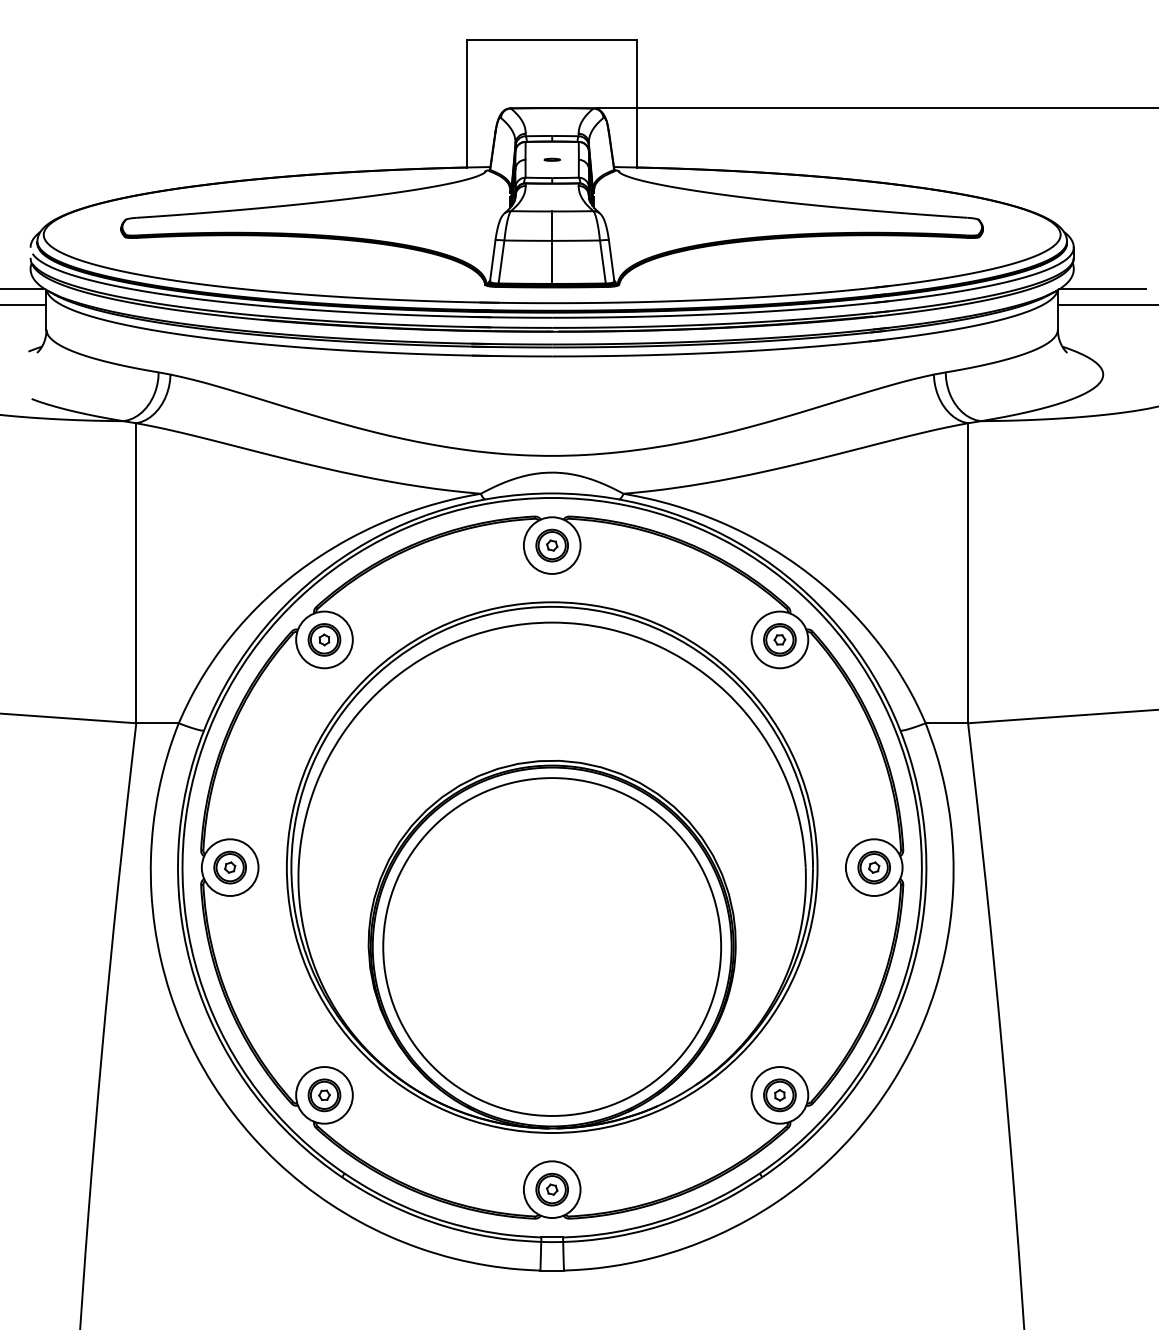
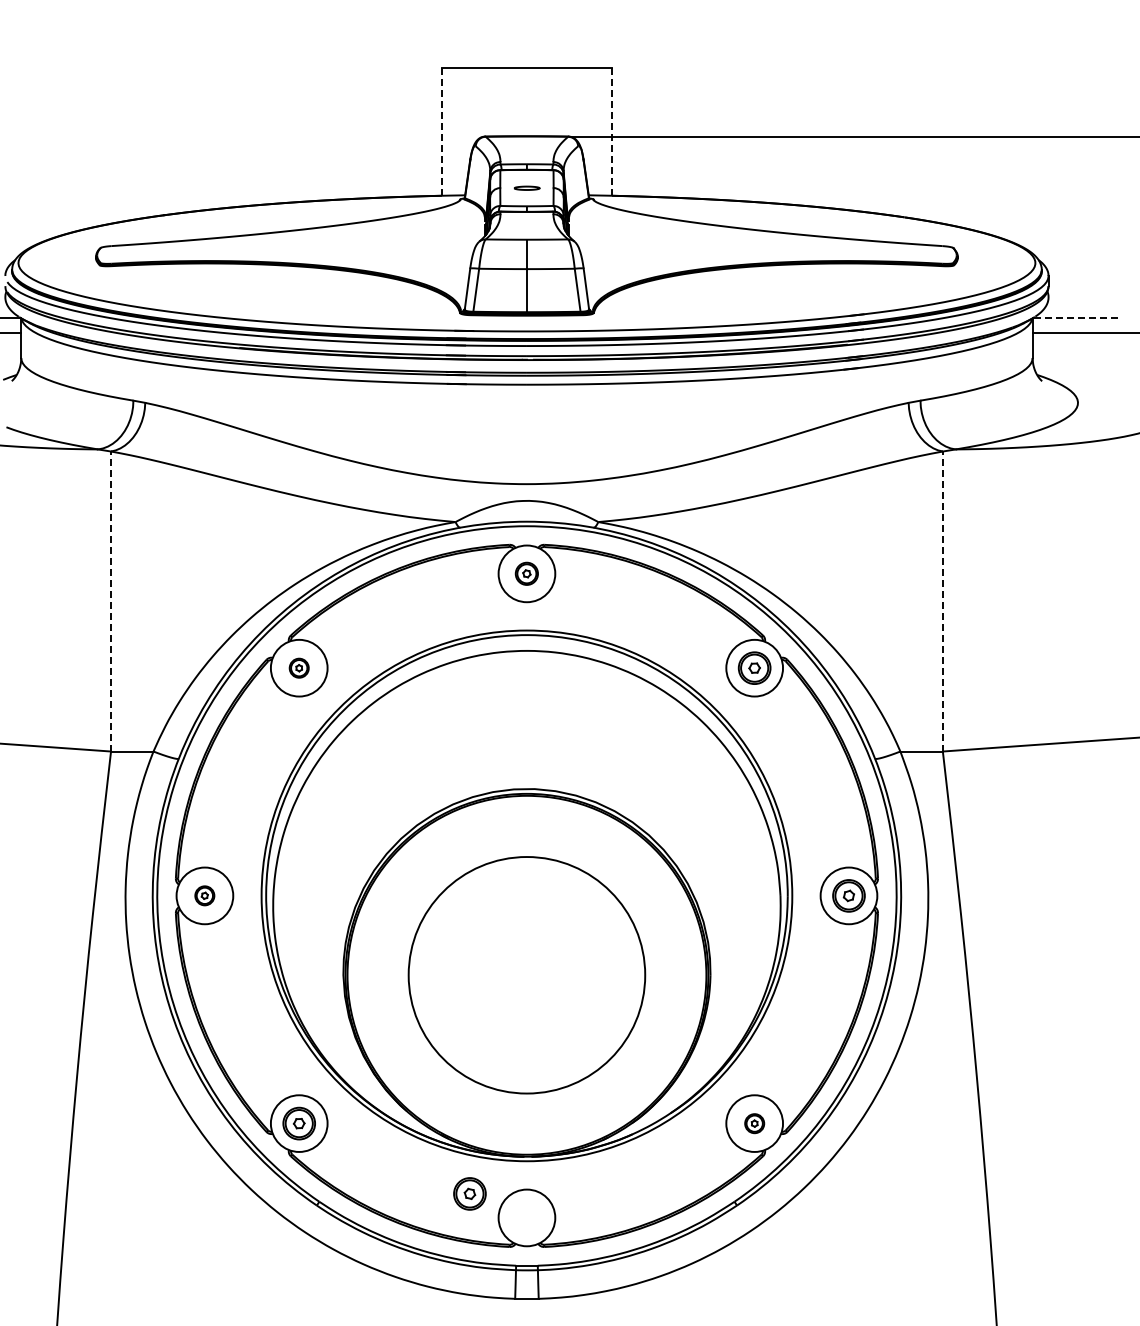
line: (467, 103) -> (442, 131), solid -> dashed
line: (637, 103) -> (612, 131), solid -> dashed
part: (551, 159) -> (526, 187), size x1.6
line: (1102, 289) -> (1077, 317), solid -> dashed
part: (551, 545) -> (526, 573), size x0.7
line: (136, 572) -> (111, 600), solid -> dashed
line: (968, 572) -> (943, 600), solid -> dashed
part: (324, 639) -> (299, 667), size x0.6
part: (229, 867) -> (204, 895), size x0.6
circle: (552, 946) -> (527, 974), size x0.7
part: (779, 1095) -> (754, 1123), size x0.6
part: (551, 1189) -> (469, 1193), moved

